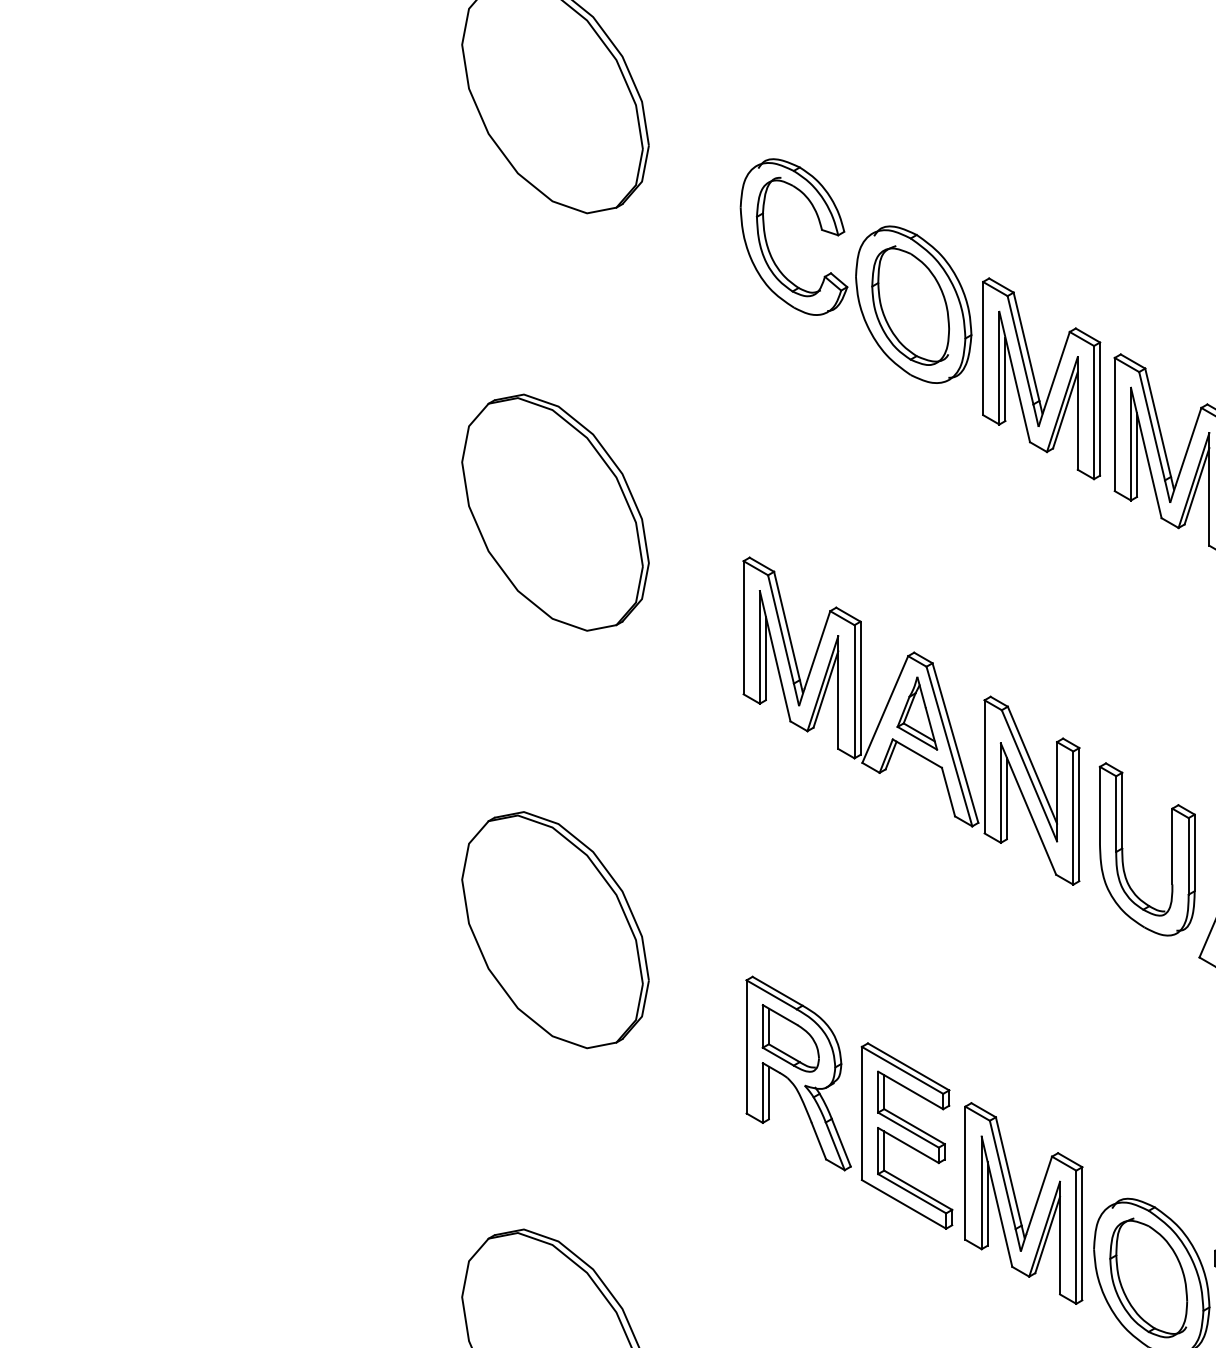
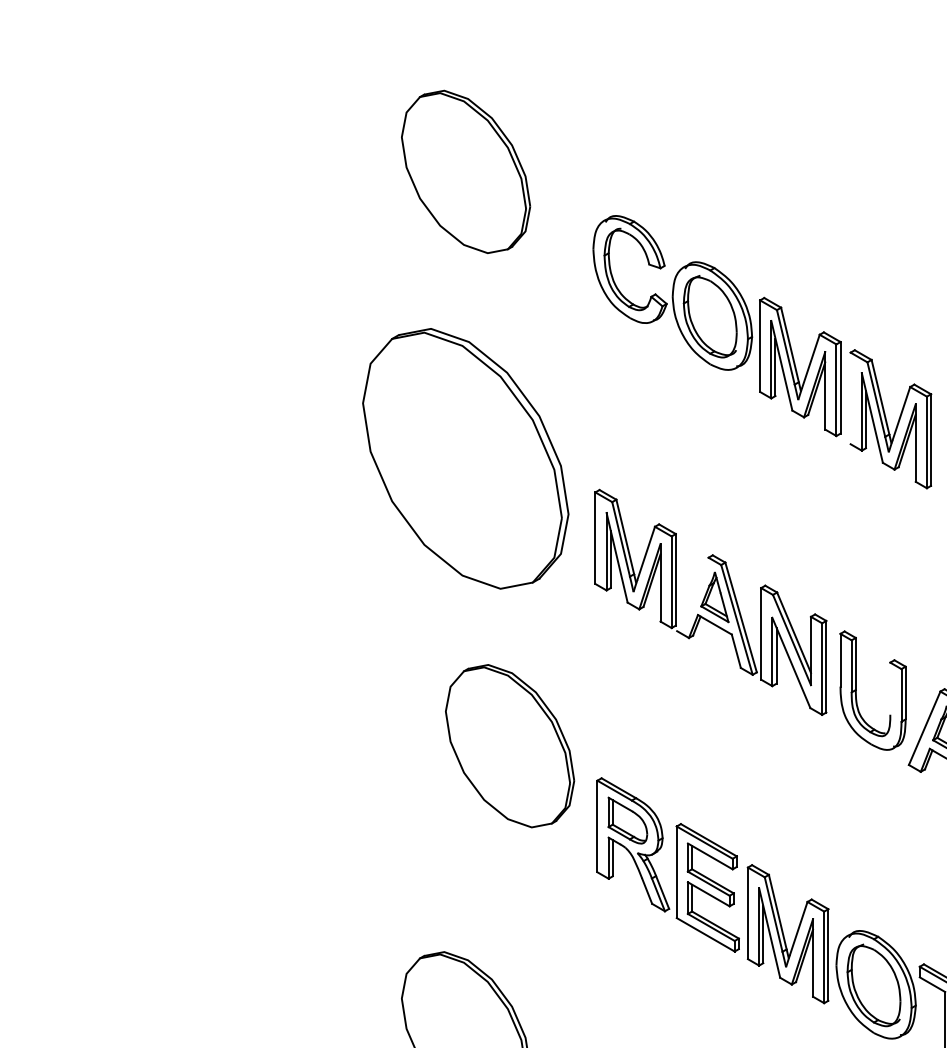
line: (1114, 424) -> (850, 398), removed
part: (556, 513) -> (466, 459), size x1.6
line: (884, 709) -> (692, 594), removed
line: (1172, 846) -> (890, 688), removed
part: (556, 930) -> (510, 746), moved

